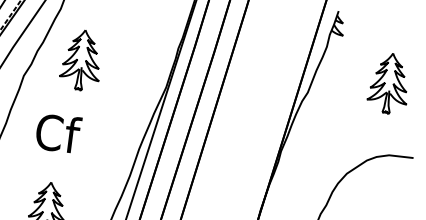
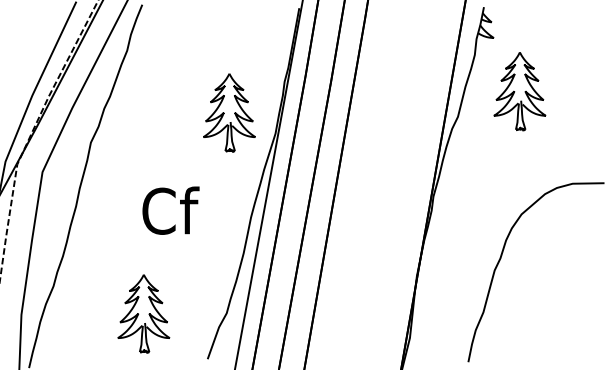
part: (81, 59) -> (229, 112), moved
part: (388, 83) -> (519, 91), moved
text: (58, 133) -> (170, 210), moved

